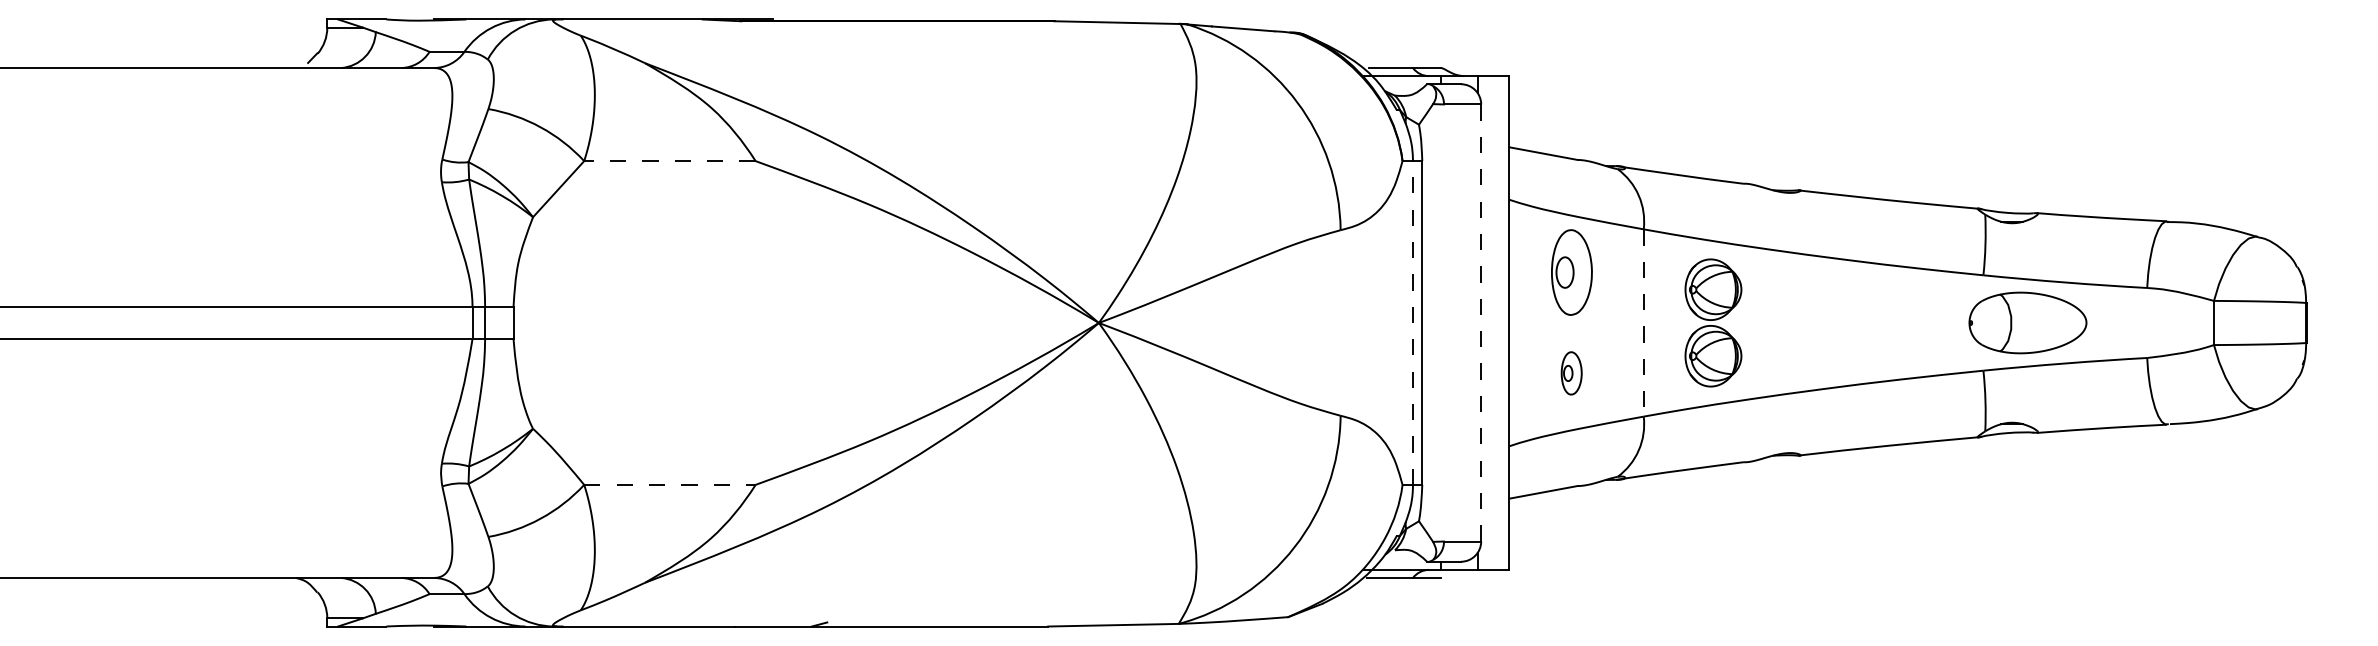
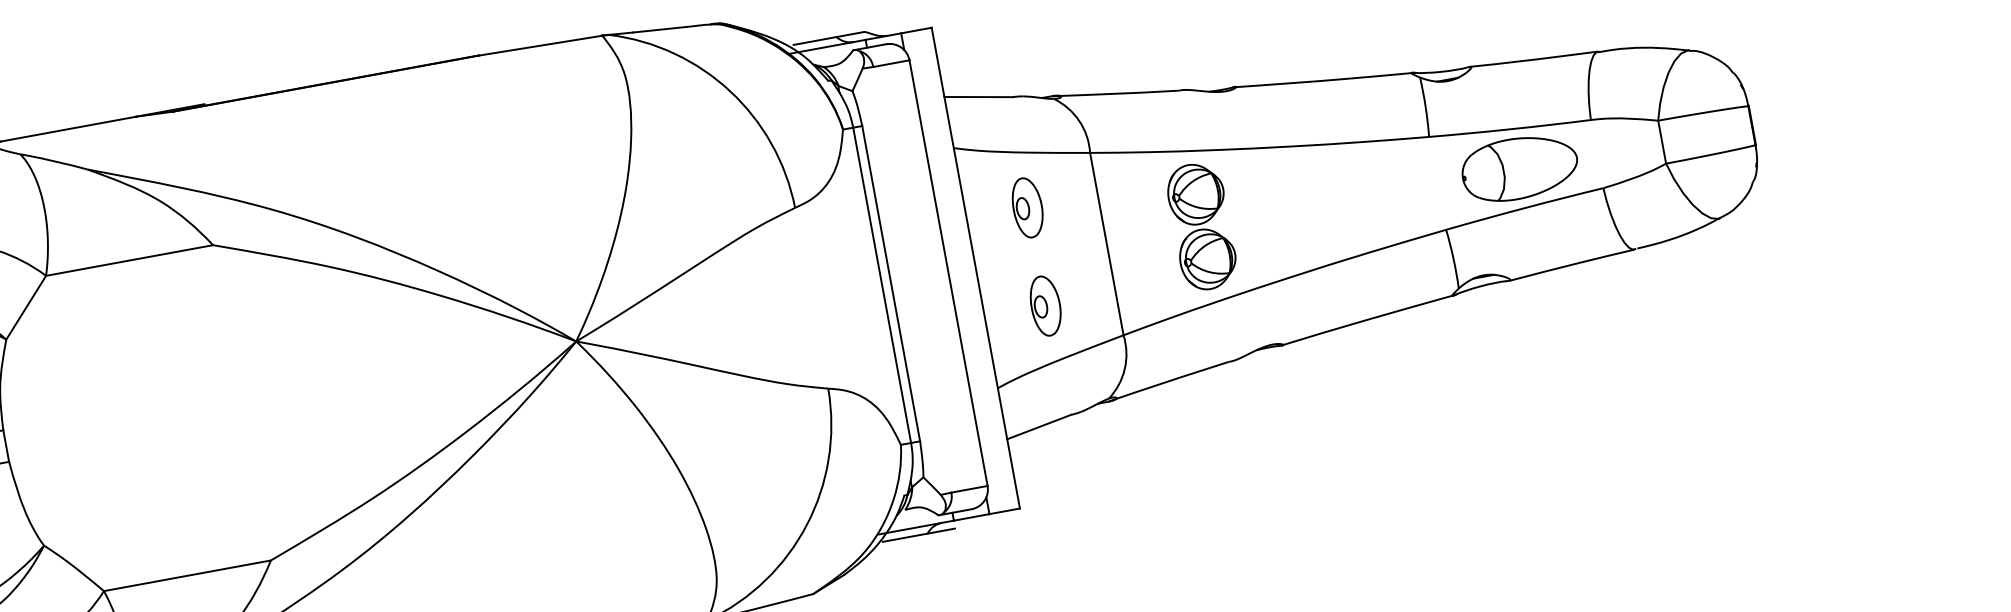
line: (669, 161) -> (129, 260), dashed -> solid
part: (1571, 272) -> (1027, 207), size x0.71
line: (1643, 322) -> (1106, 243), dashed -> solid
part: (1713, 322) -> (1201, 226), moved
part: (2027, 322) -> (1519, 167), moved
line: (1413, 323) -> (882, 285), dashed -> solid
line: (1481, 323) -> (948, 273), dashed -> solid
part: (1571, 373) -> (1045, 306), size x1.43
line: (669, 484) -> (186, 575), dashed -> solid

